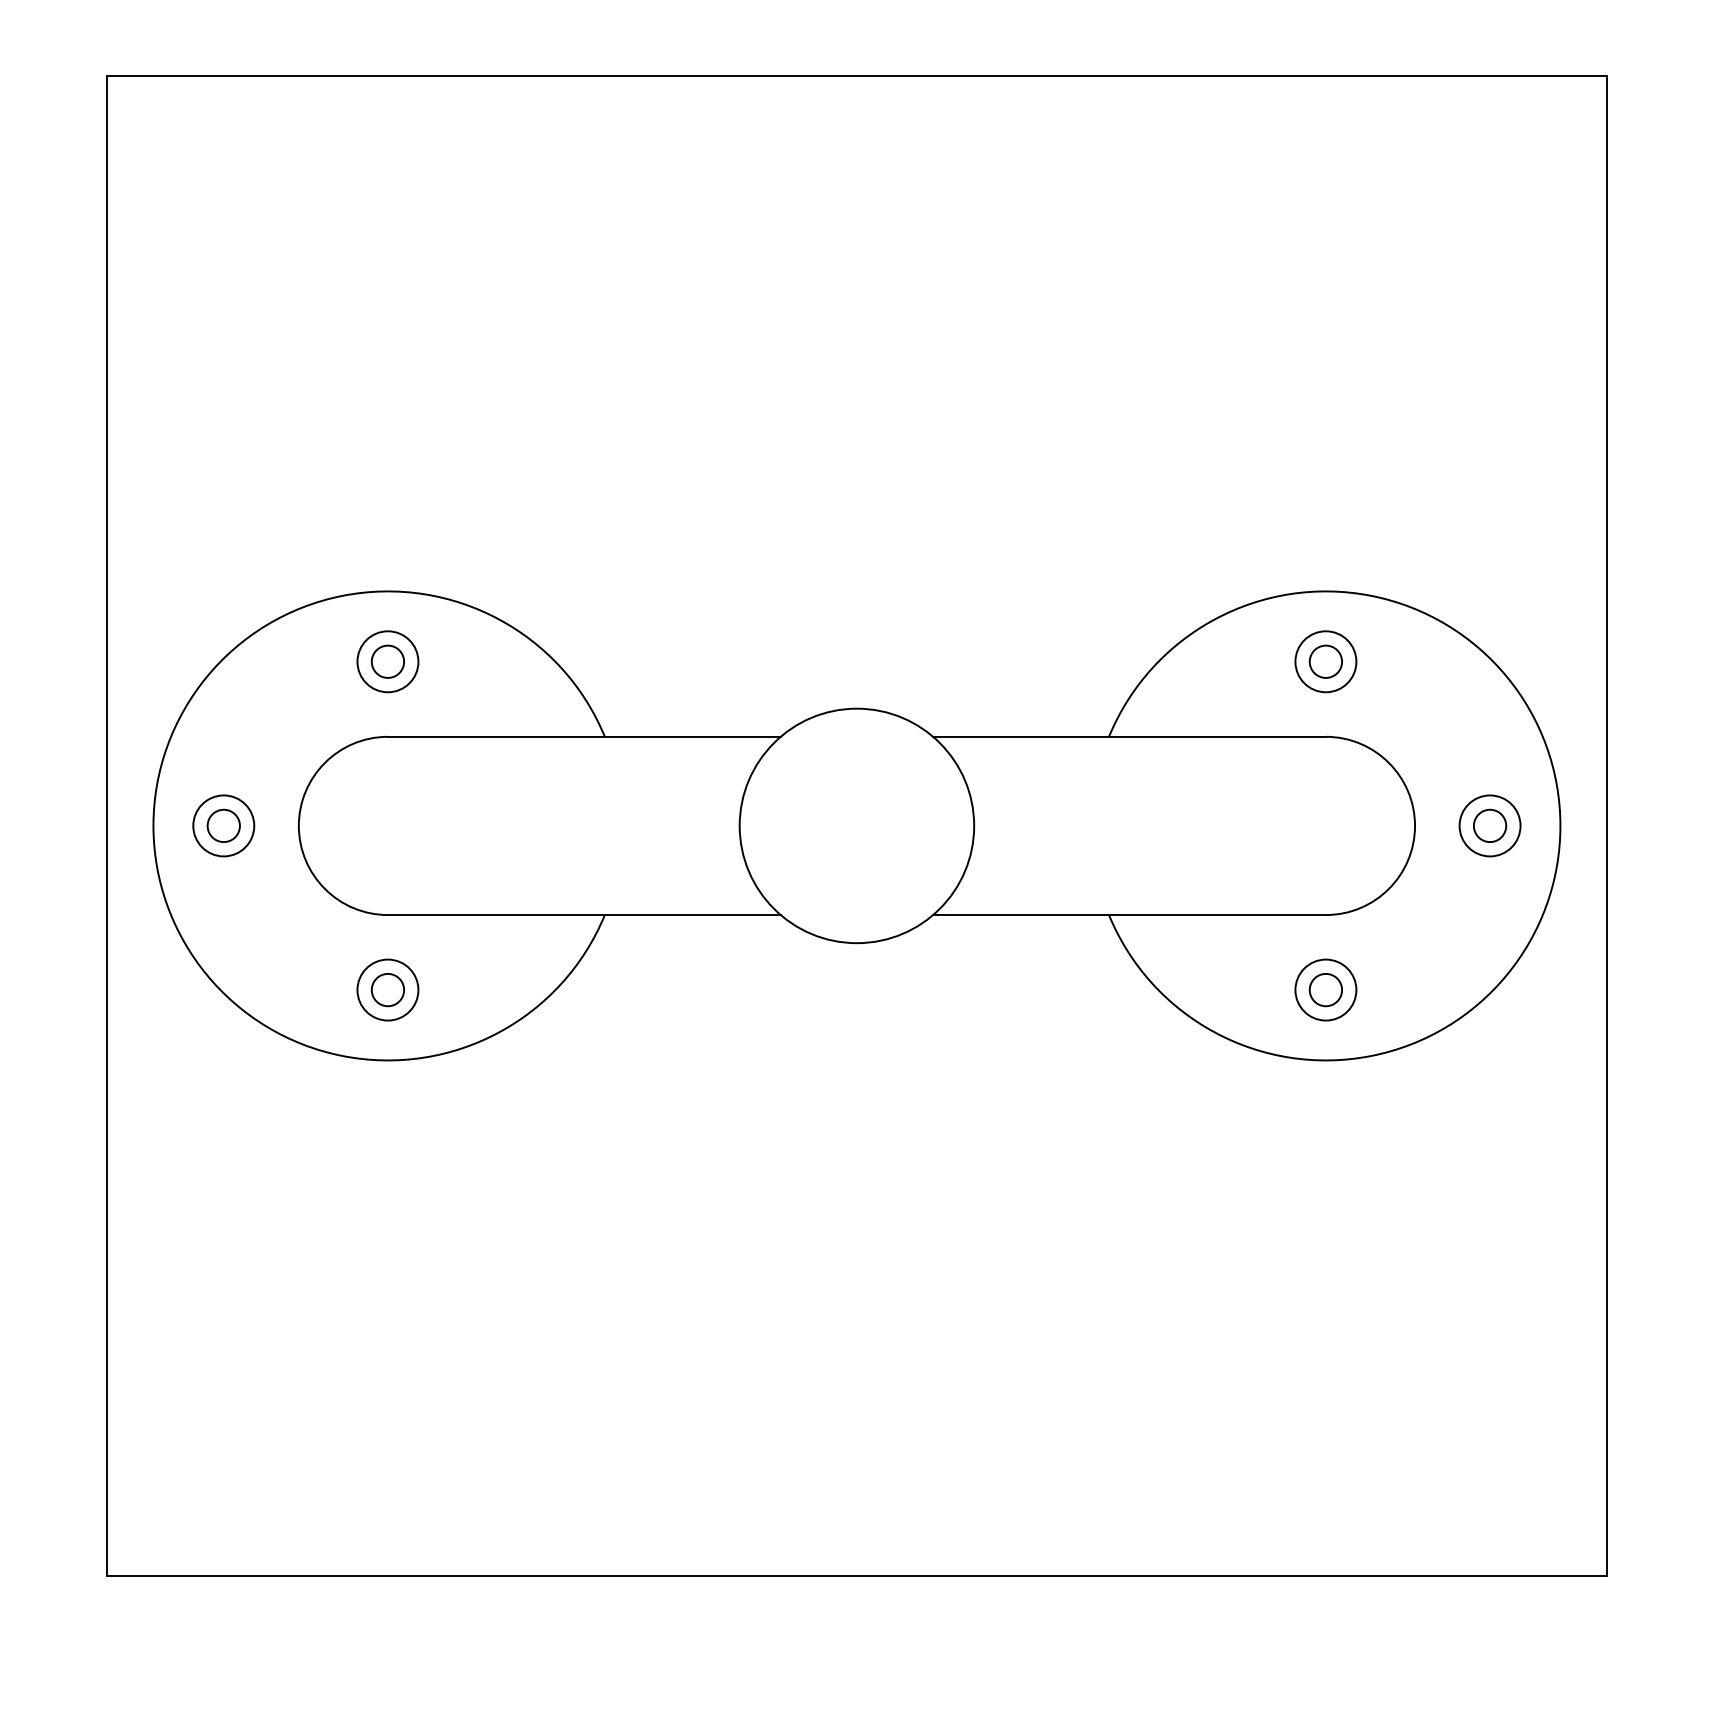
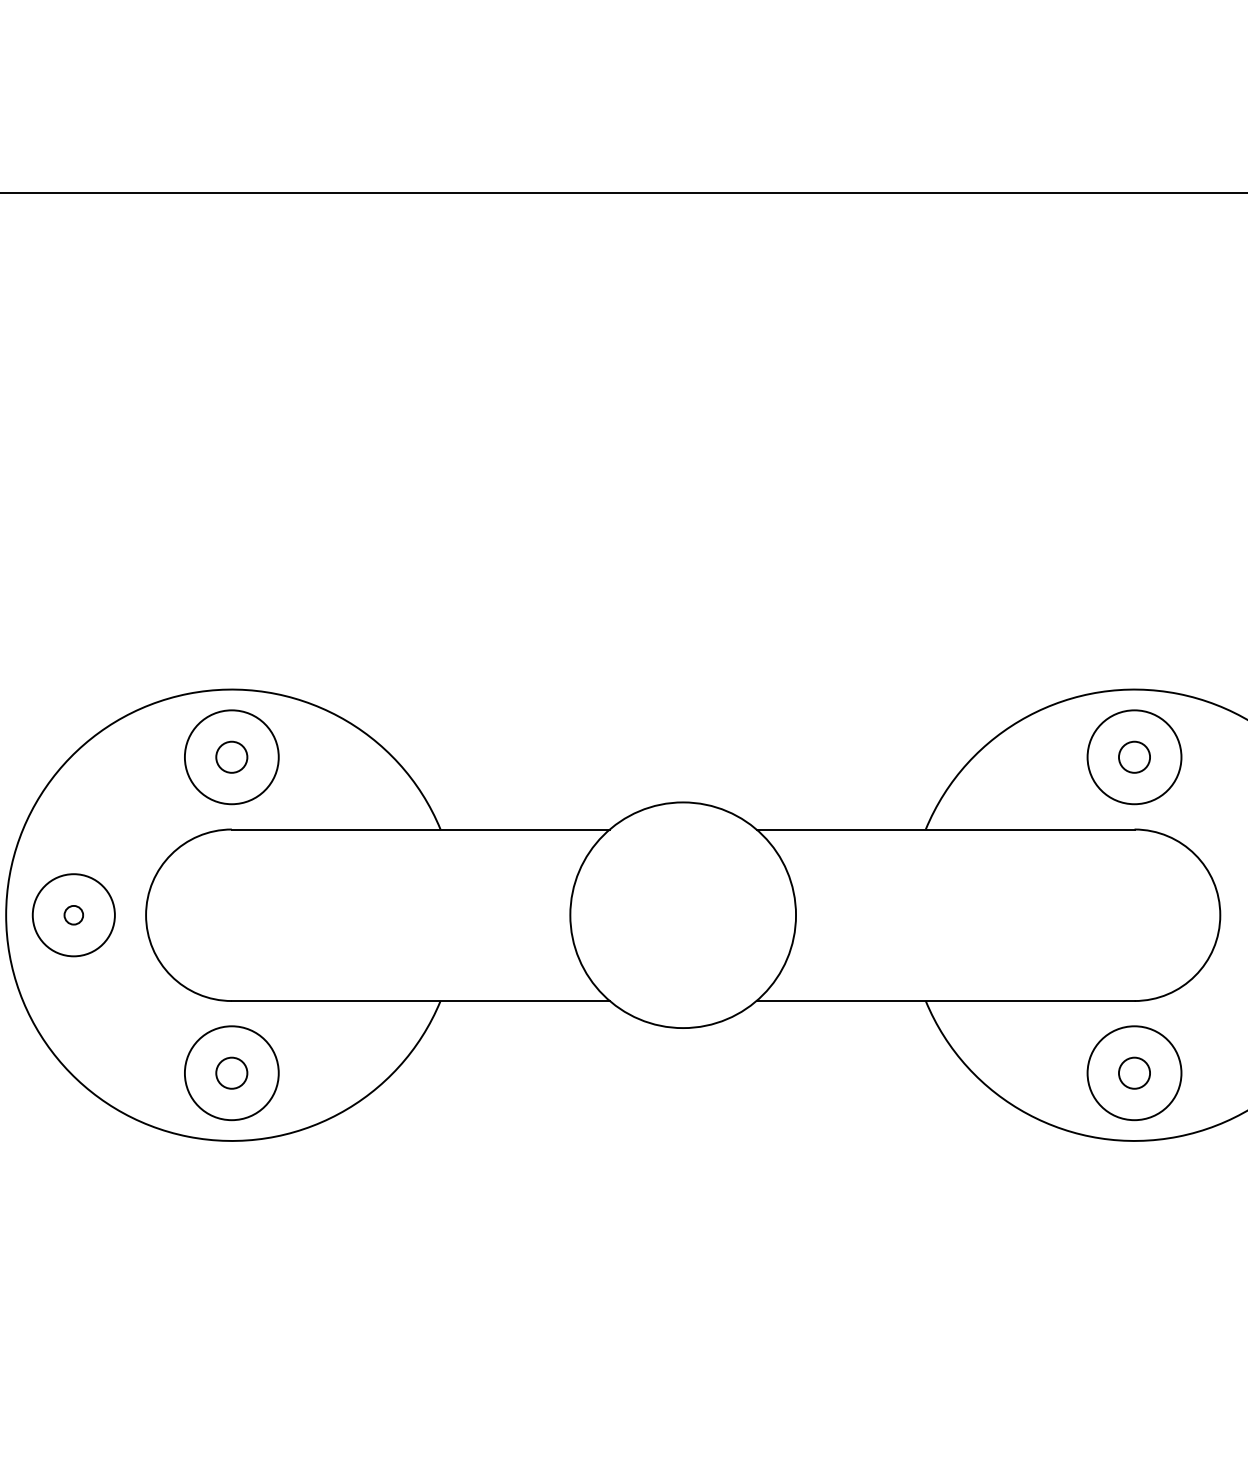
circle: (387, 661) -> (231, 757), size x1.6
circle: (1325, 661) -> (1134, 757), size x1.6
circle: (223, 825) -> (73, 914), size x0.6
circle: (223, 825) -> (73, 914), size x1.4
circle: (387, 989) -> (231, 1072), size x1.6
circle: (1325, 989) -> (1134, 1072), size x1.6

